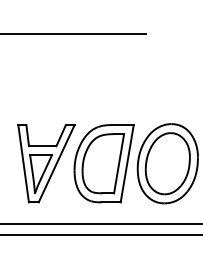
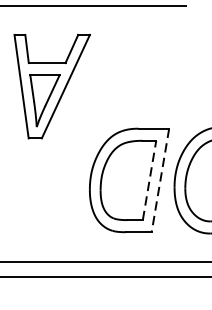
part: (46, 163) -> (52, 86), moved
line: (119, 163) -> (150, 180), solid -> dashed
line: (127, 164) -> (160, 181), solid -> dashed

